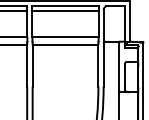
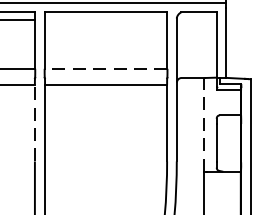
line: (65, 10) -> (105, 19), removed
line: (65, 36) -> (105, 68), solid -> dashed
line: (27, 66) -> (35, 123), solid -> dashed
line: (118, 66) -> (204, 123), solid -> dashed

